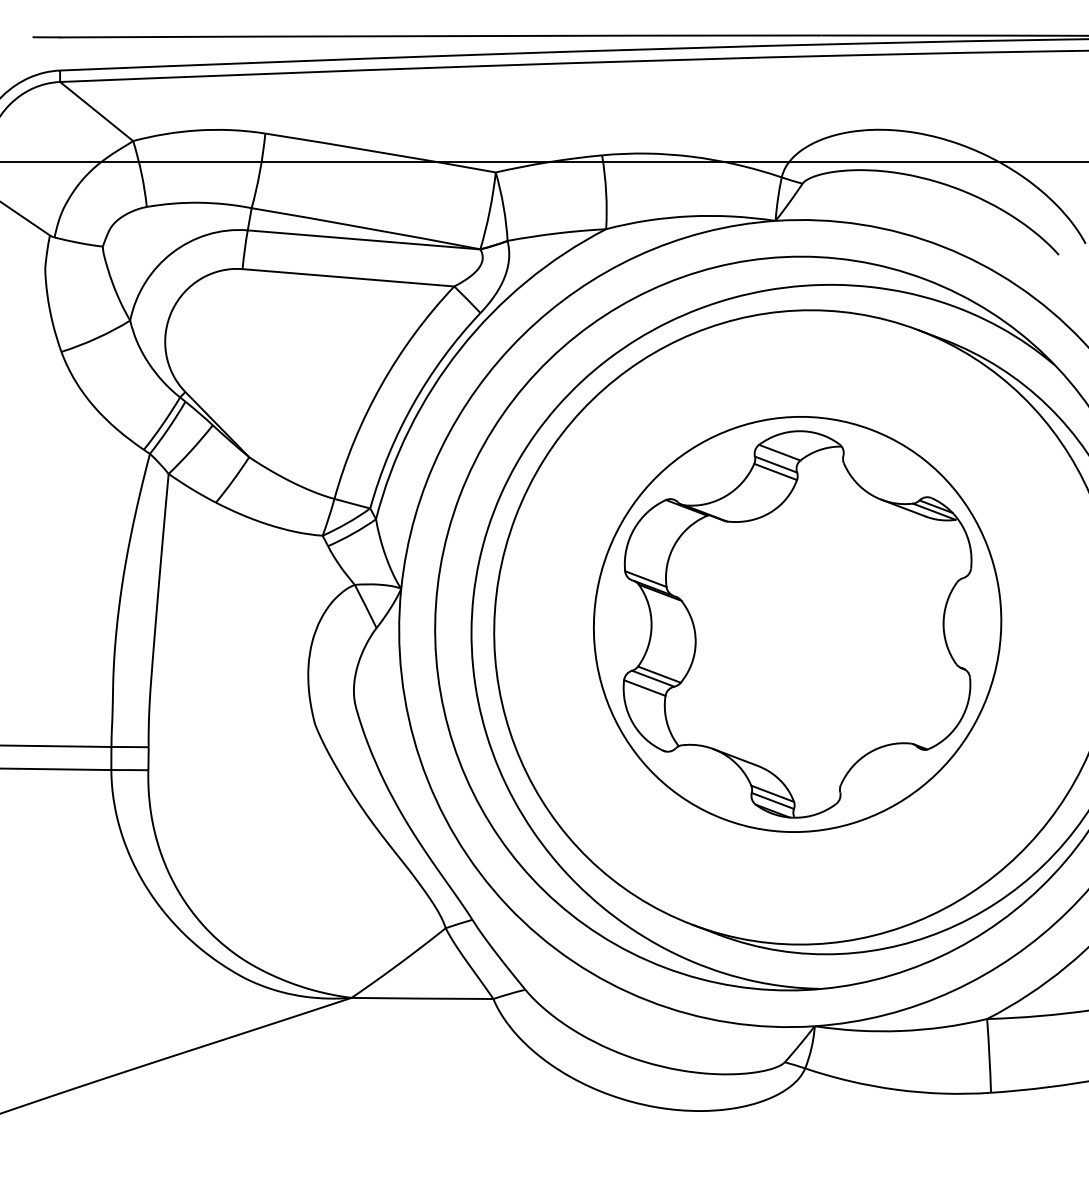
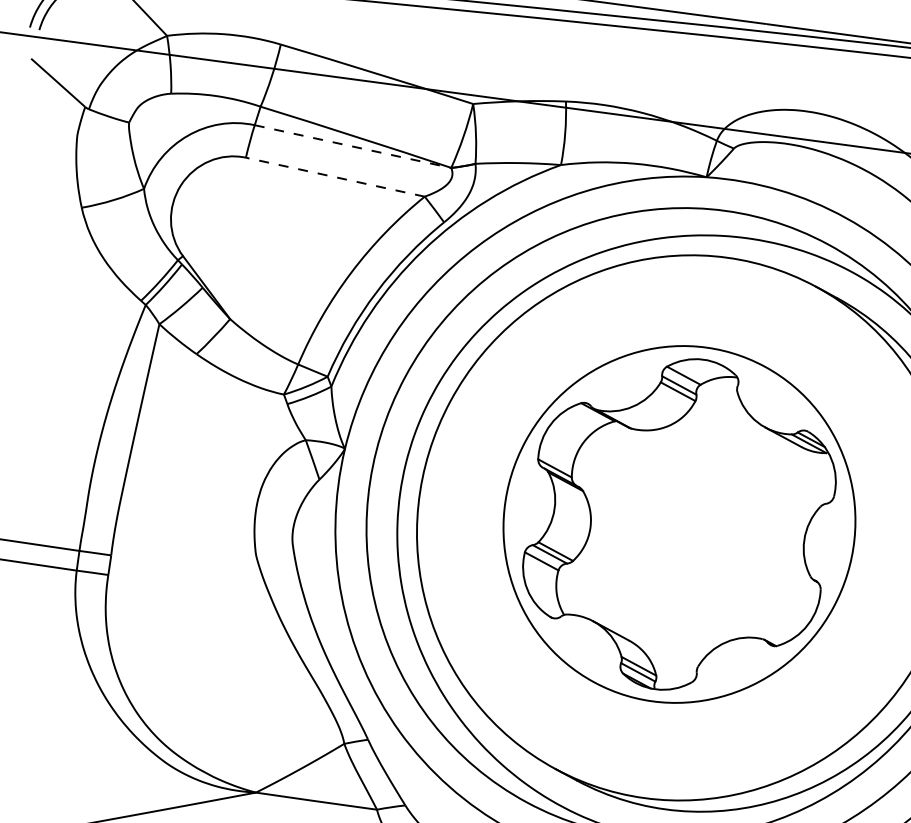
line: (364, 239) -> (353, 146), solid -> dashed
line: (347, 277) -> (334, 176), solid -> dashed

